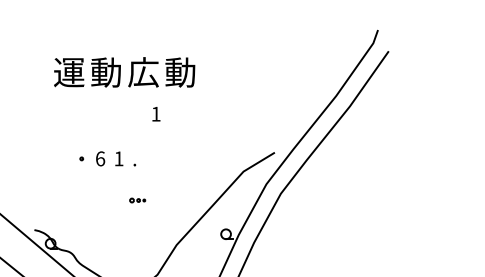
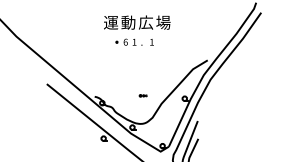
text: (180, 72) -> (163, 22), 動 -> 場
part: (106, 157) -> (128, 41), moved
part: (136, 199) -> (142, 95), moved

